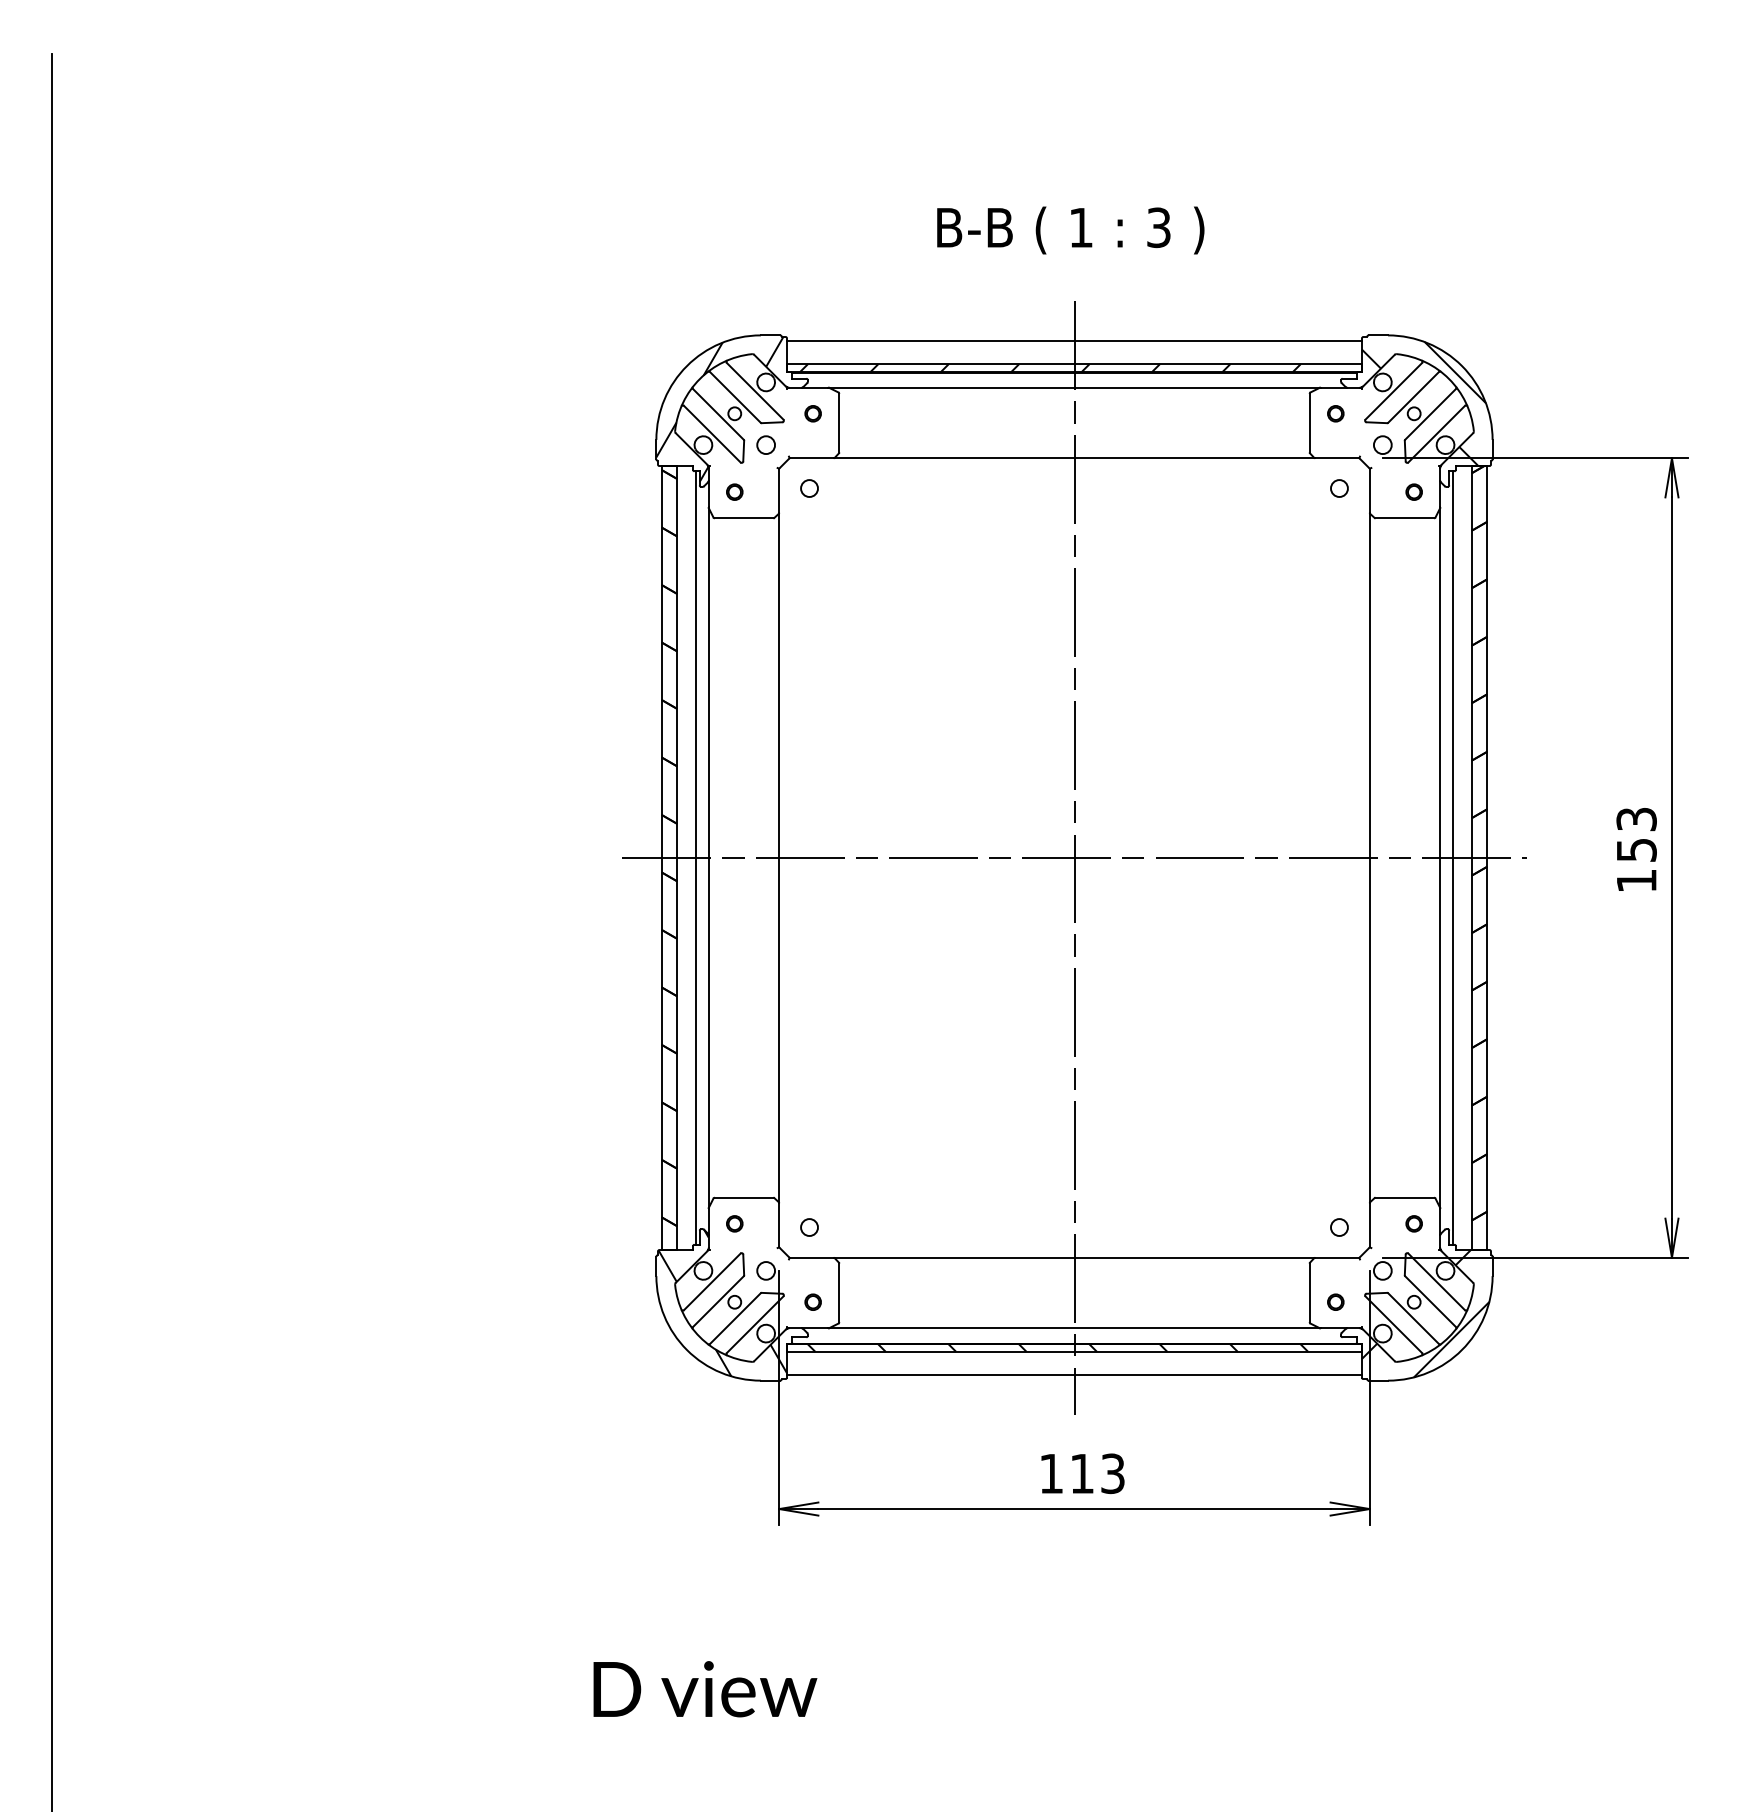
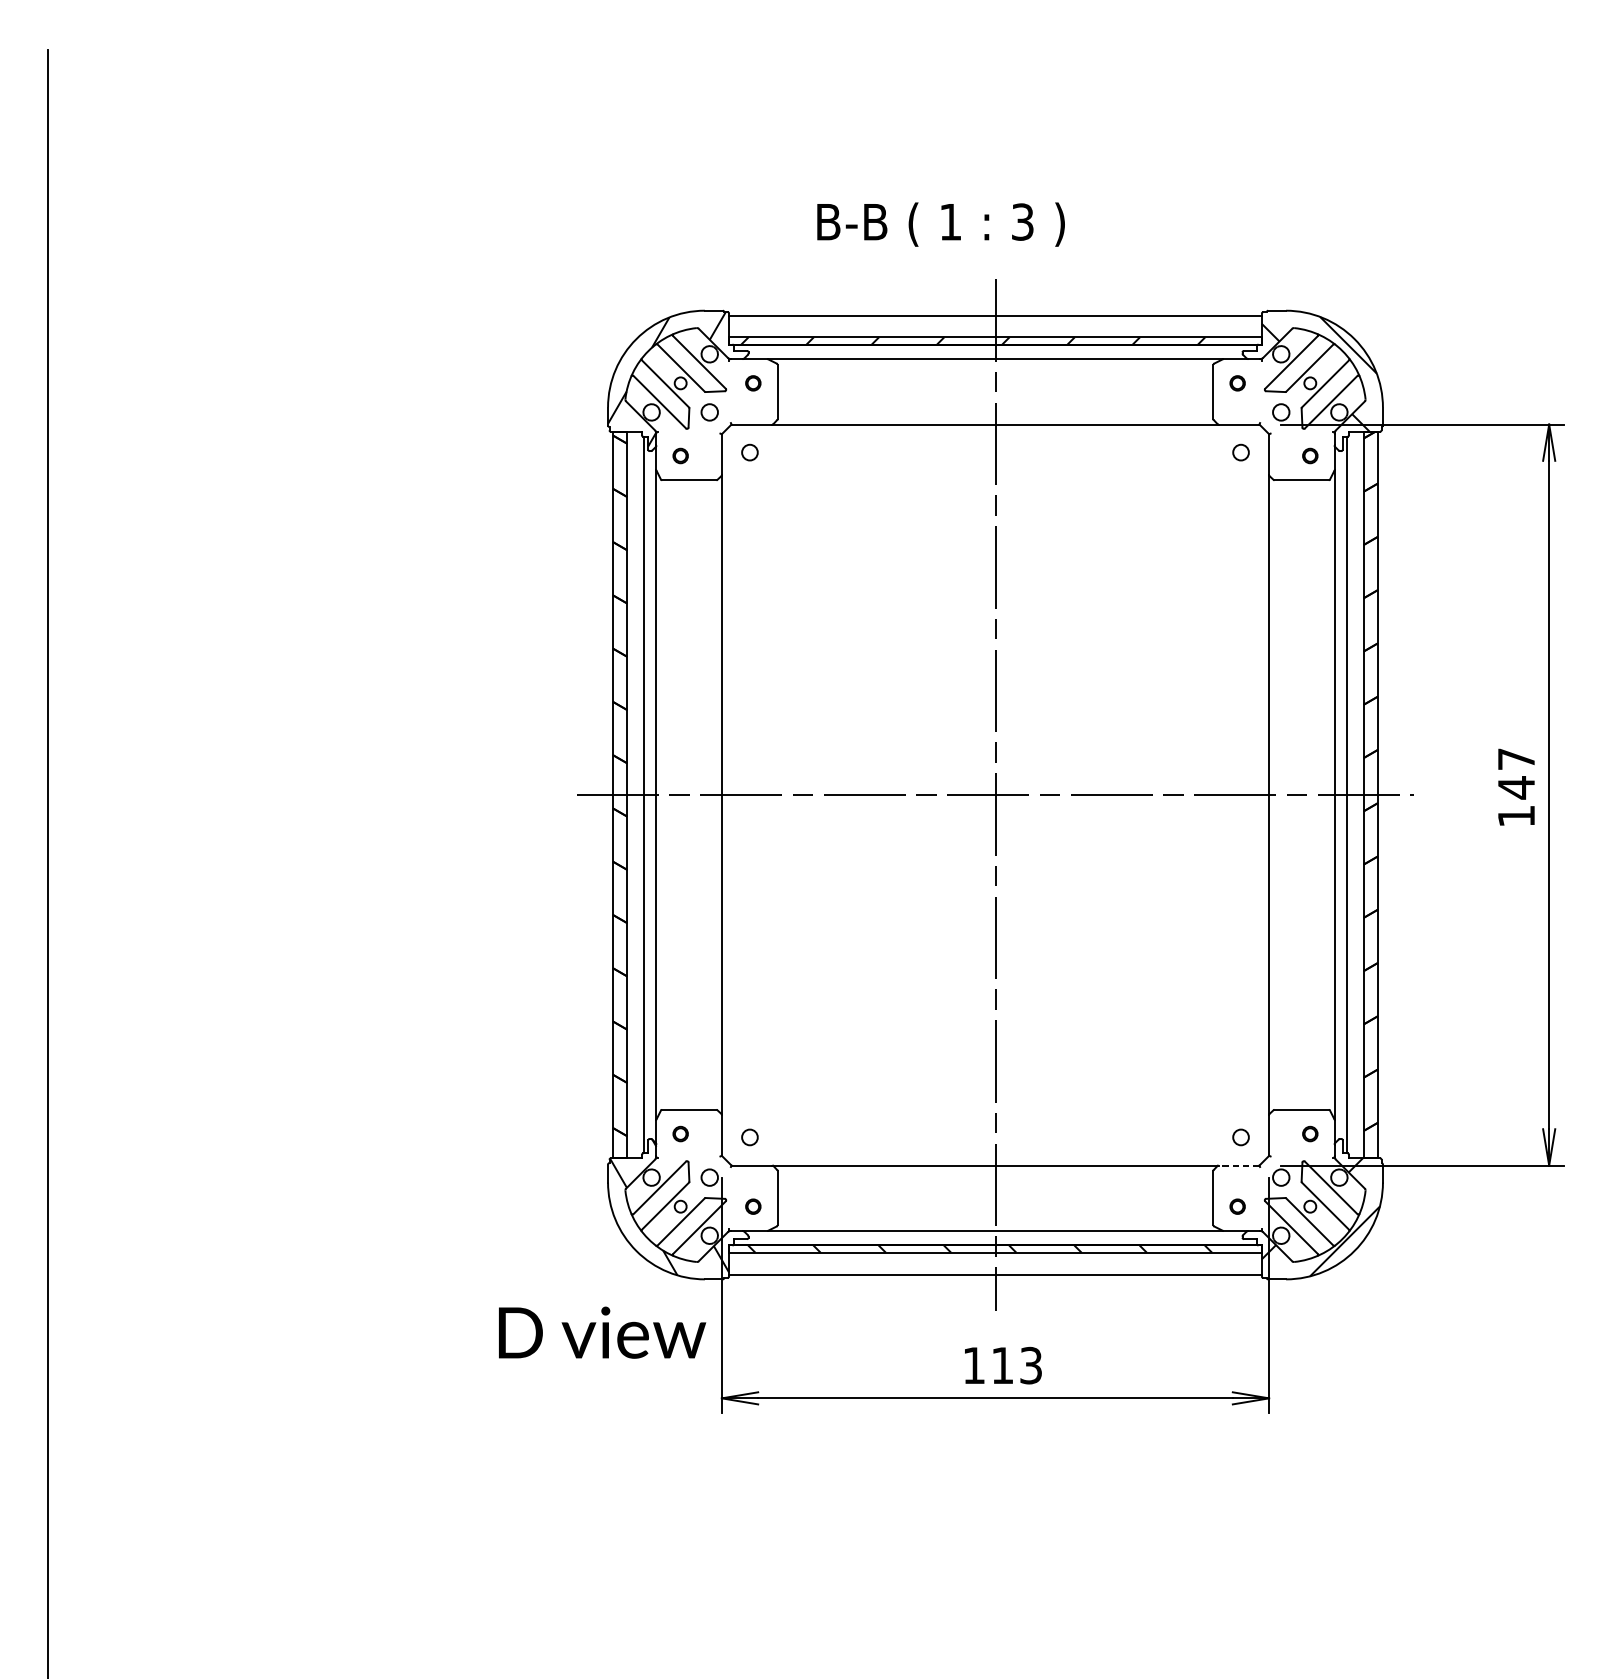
text: (1070, 230) -> (940, 224), moved
text: (1636, 835) -> (1516, 774), 153 -> 147
line: (1336, 1257) -> (1238, 1165), solid -> dashed
text: (705, 1689) -> (602, 1332), moved

